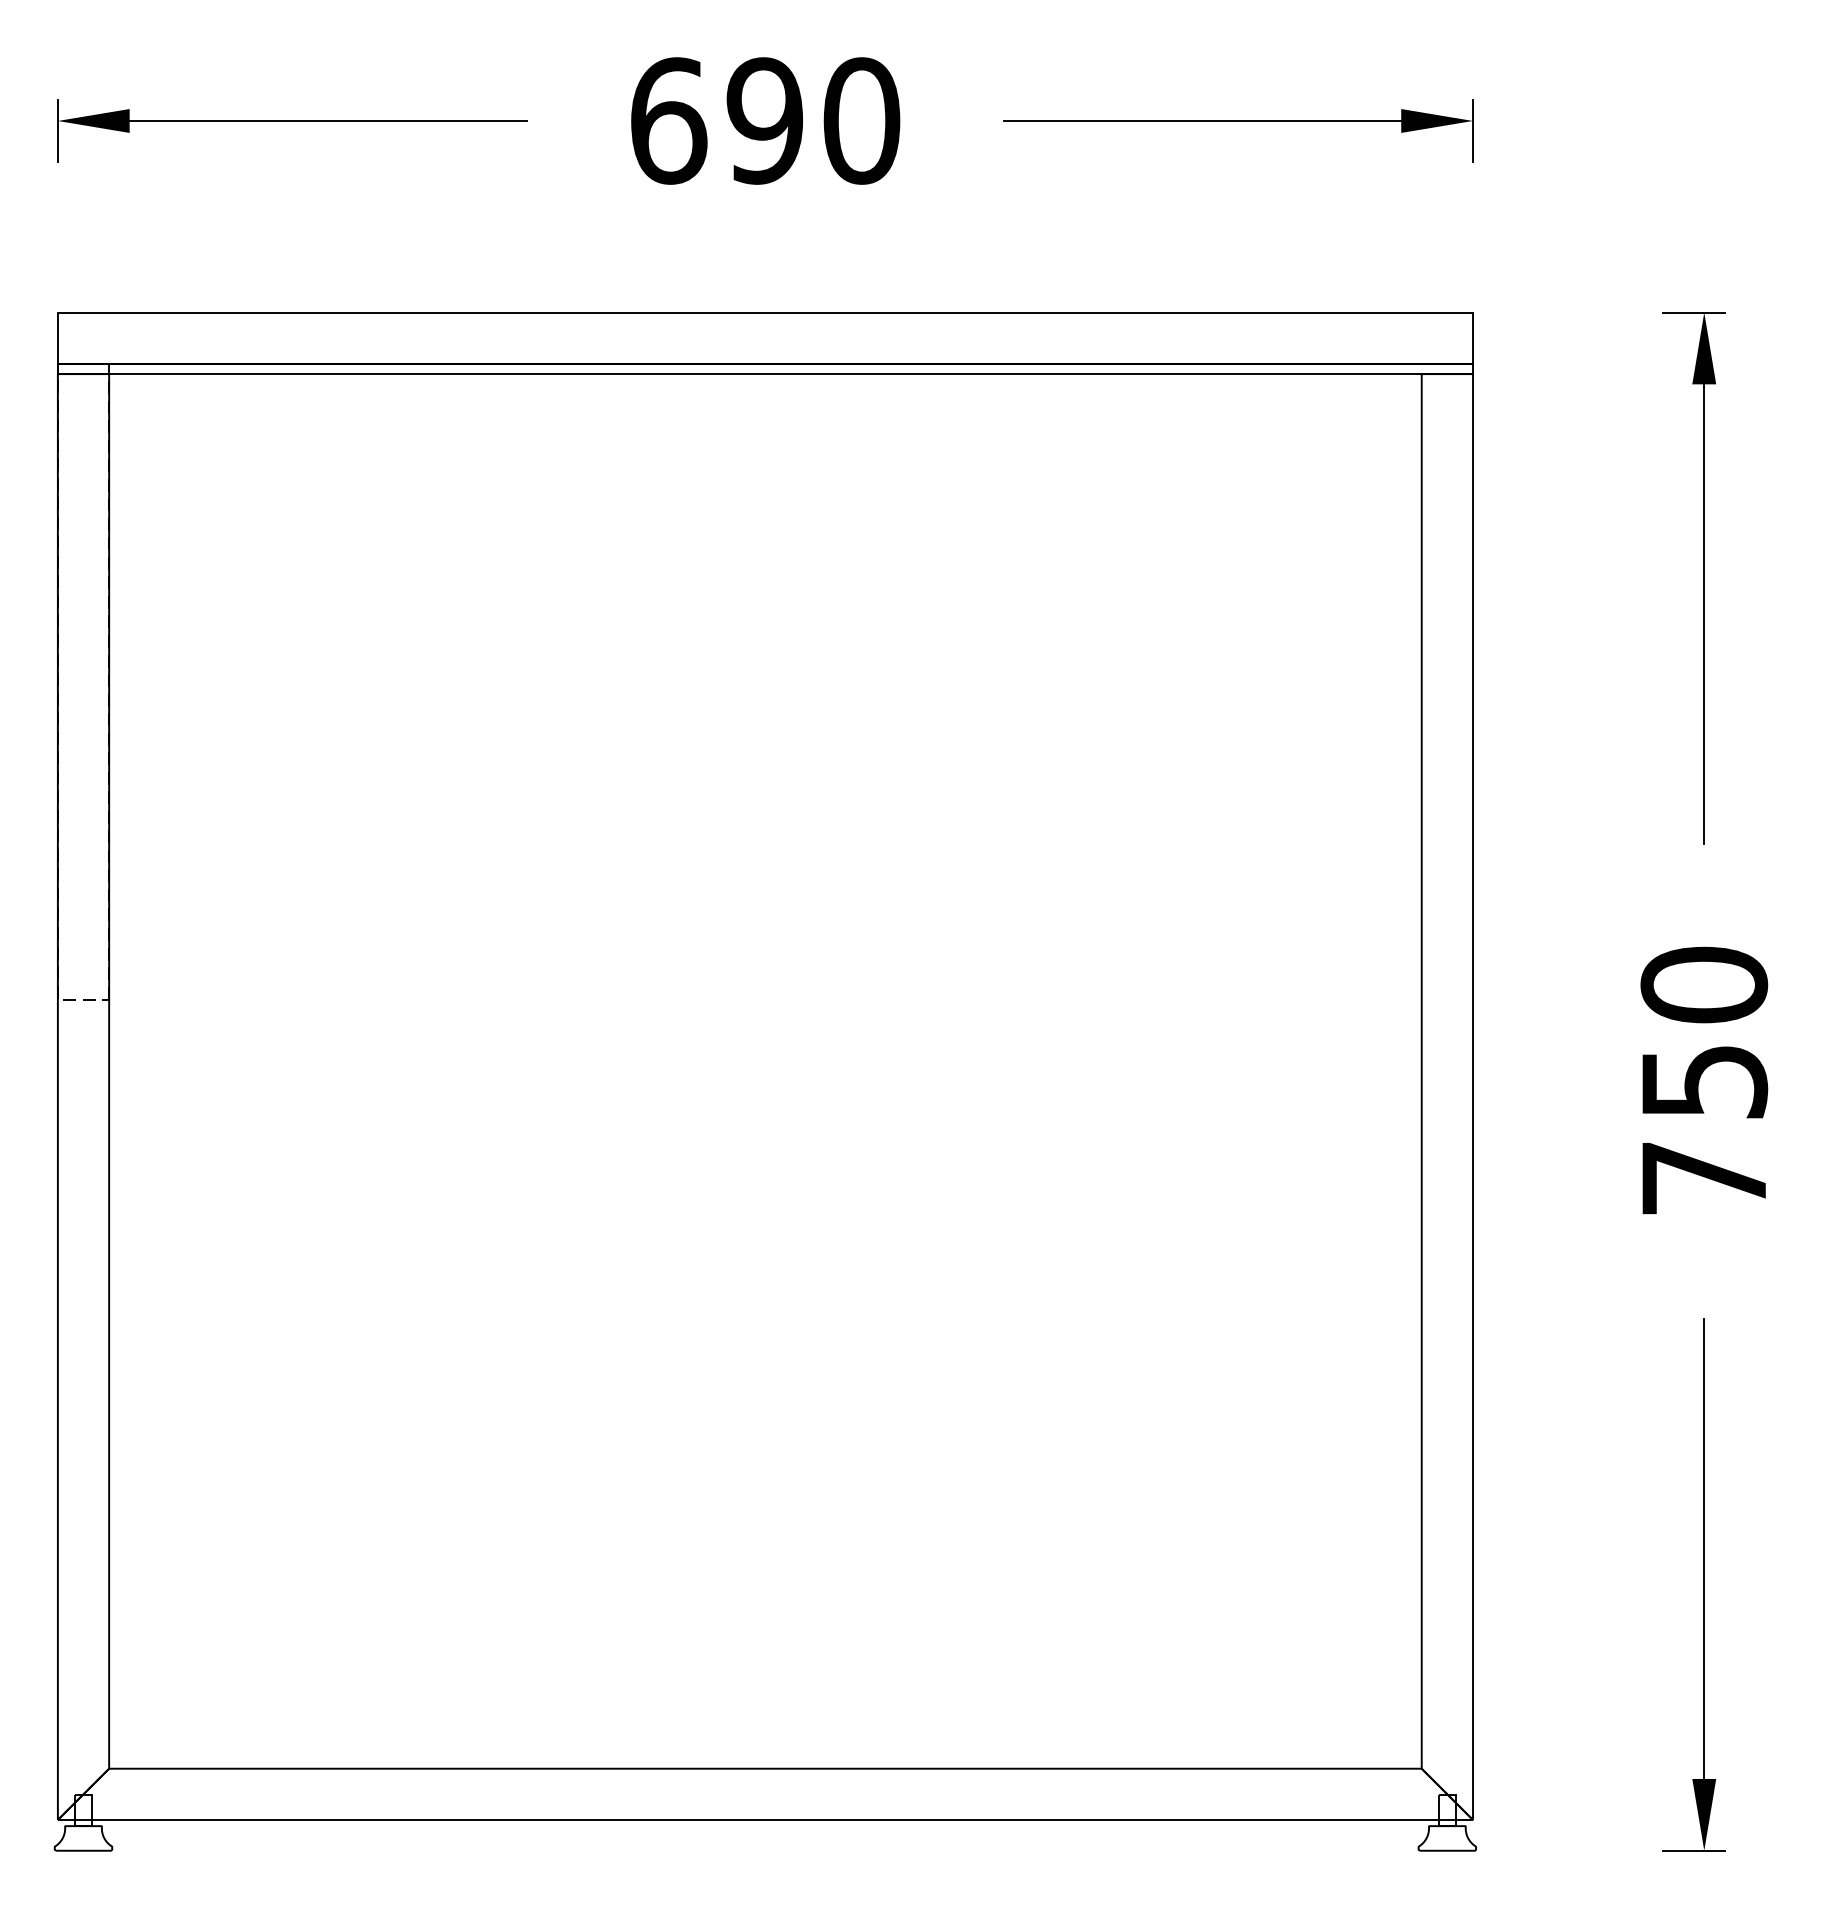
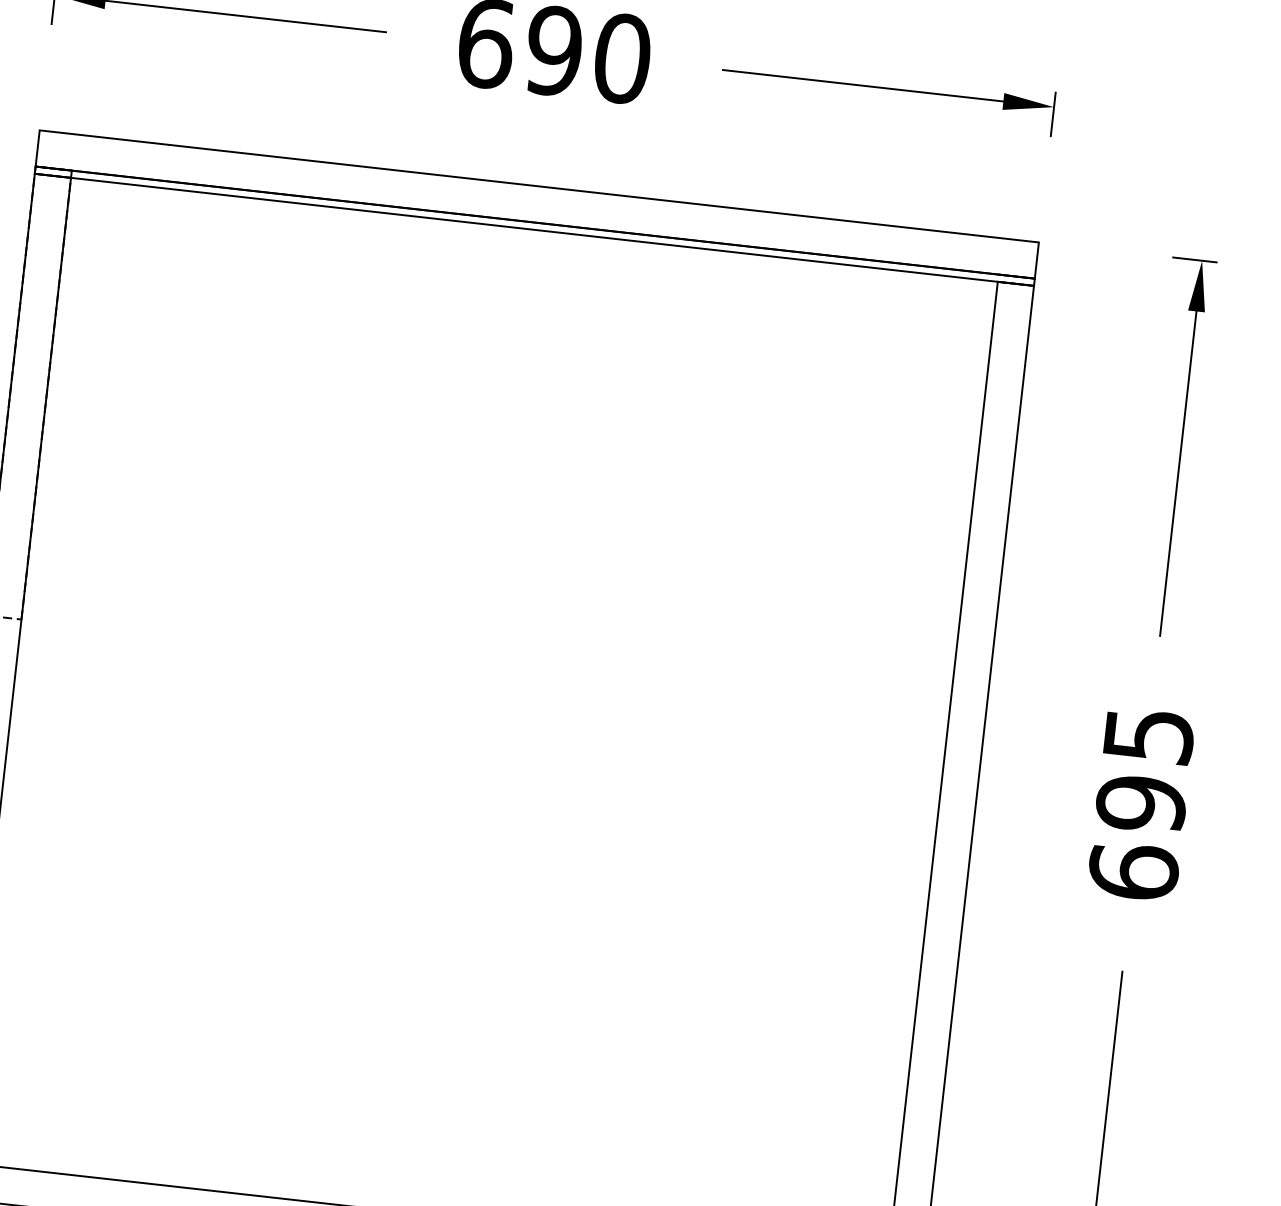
text: (1704, 1080) -> (1141, 802), 750 -> 695

